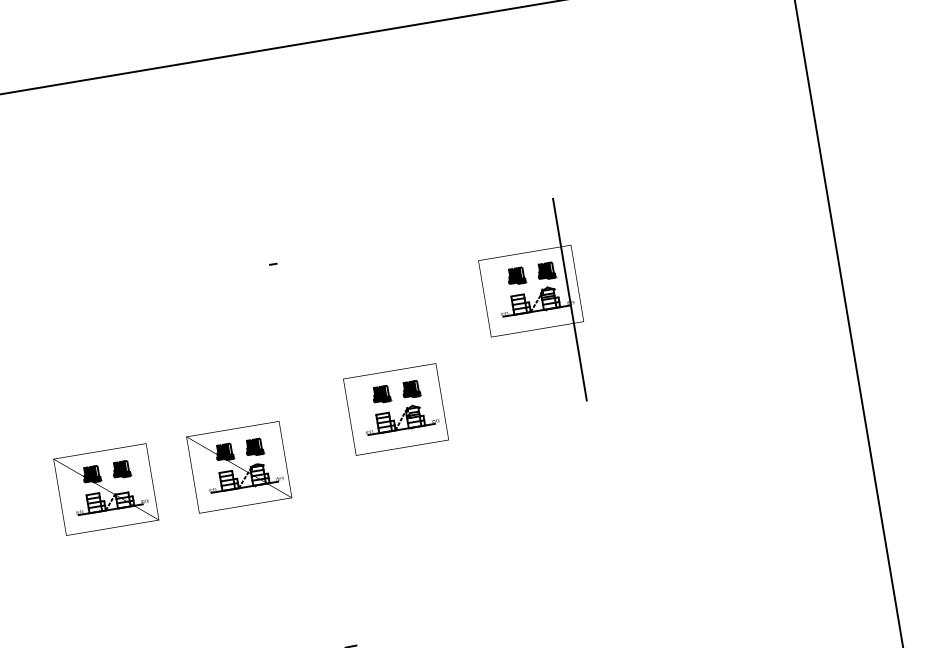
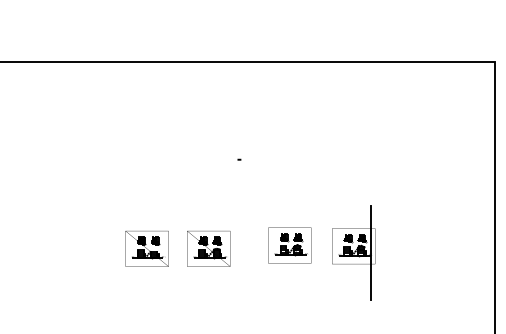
part: (532, 304) -> (353, 252), moved
part: (395, 409) -> (289, 245), moved

